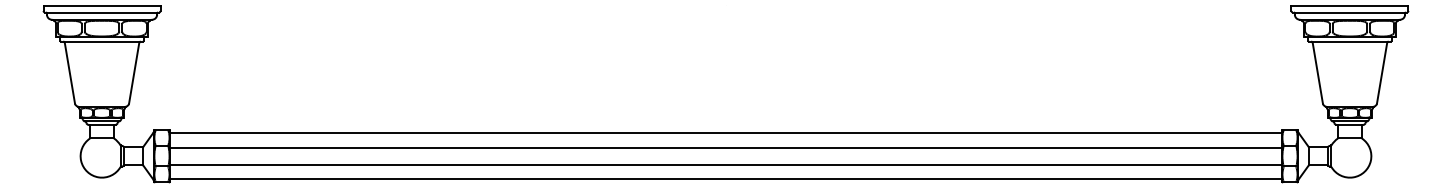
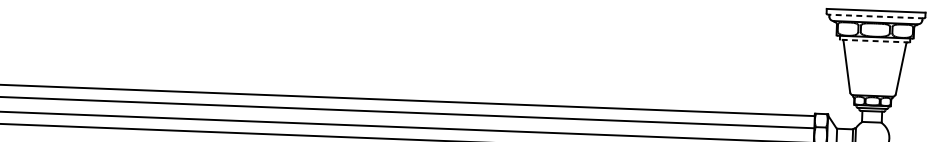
line: (1349, 12) -> (875, 16), solid -> dashed
line: (1349, 41) -> (874, 40), solid -> dashed

